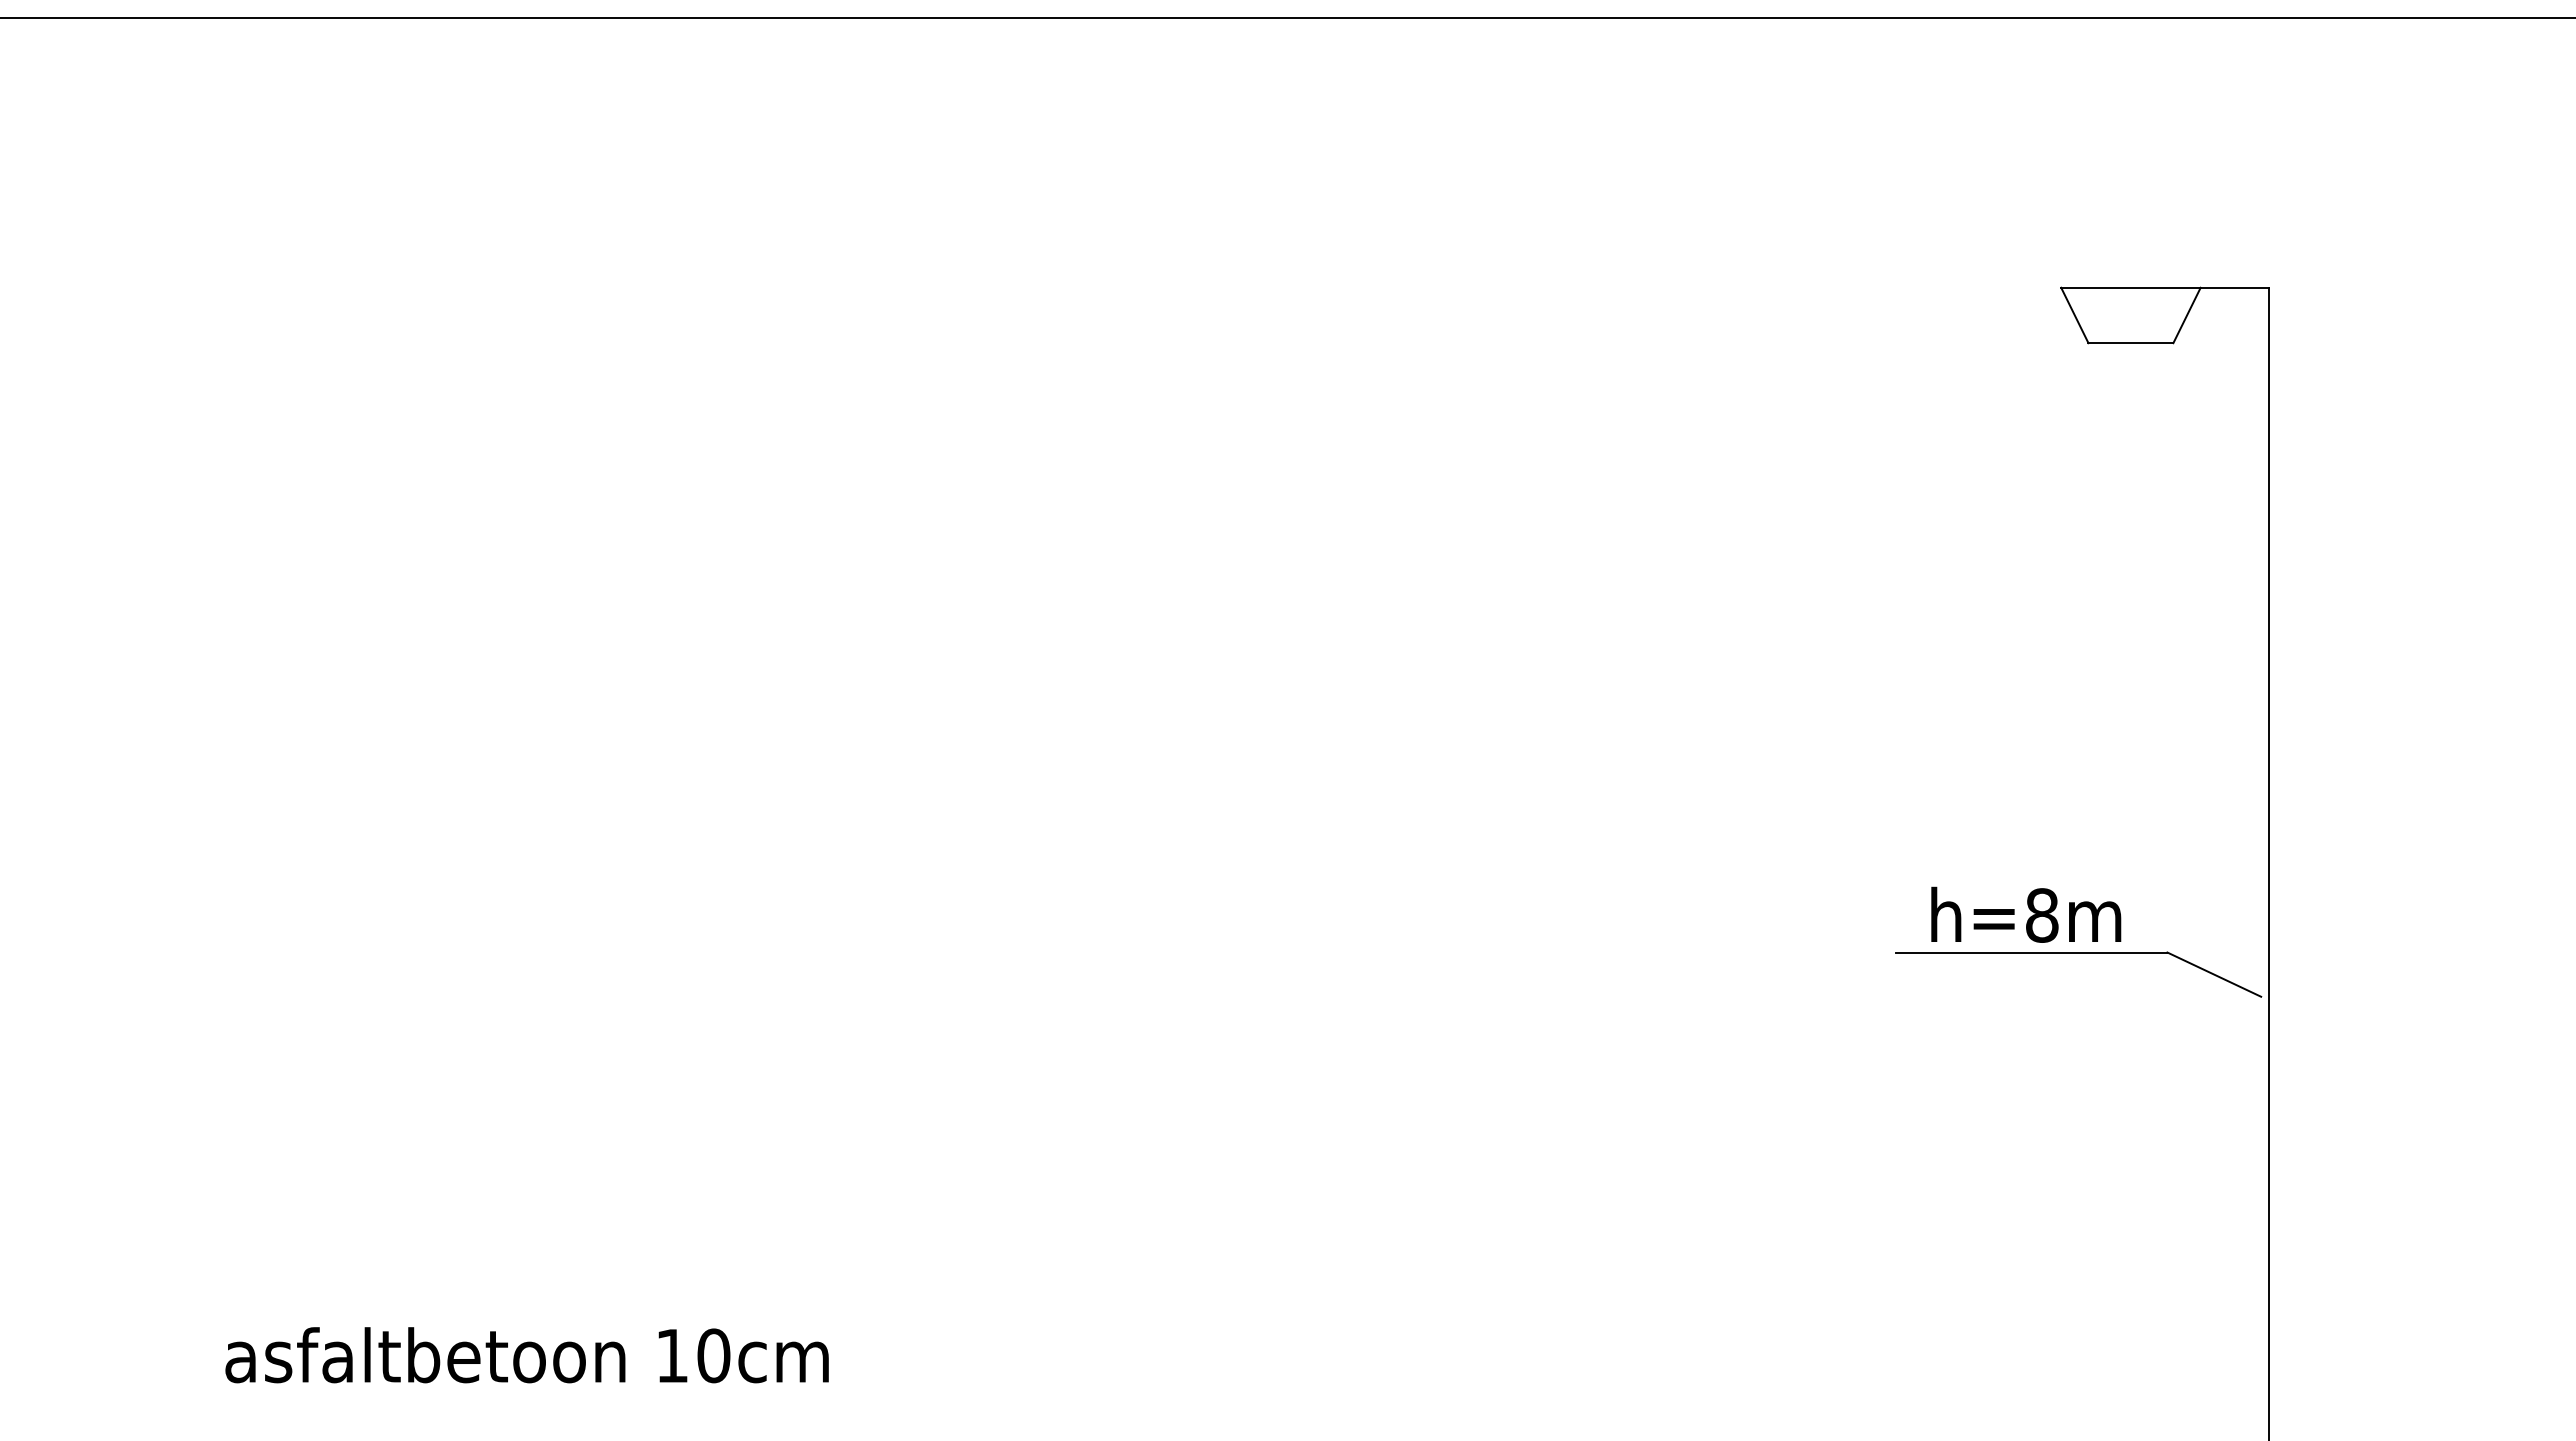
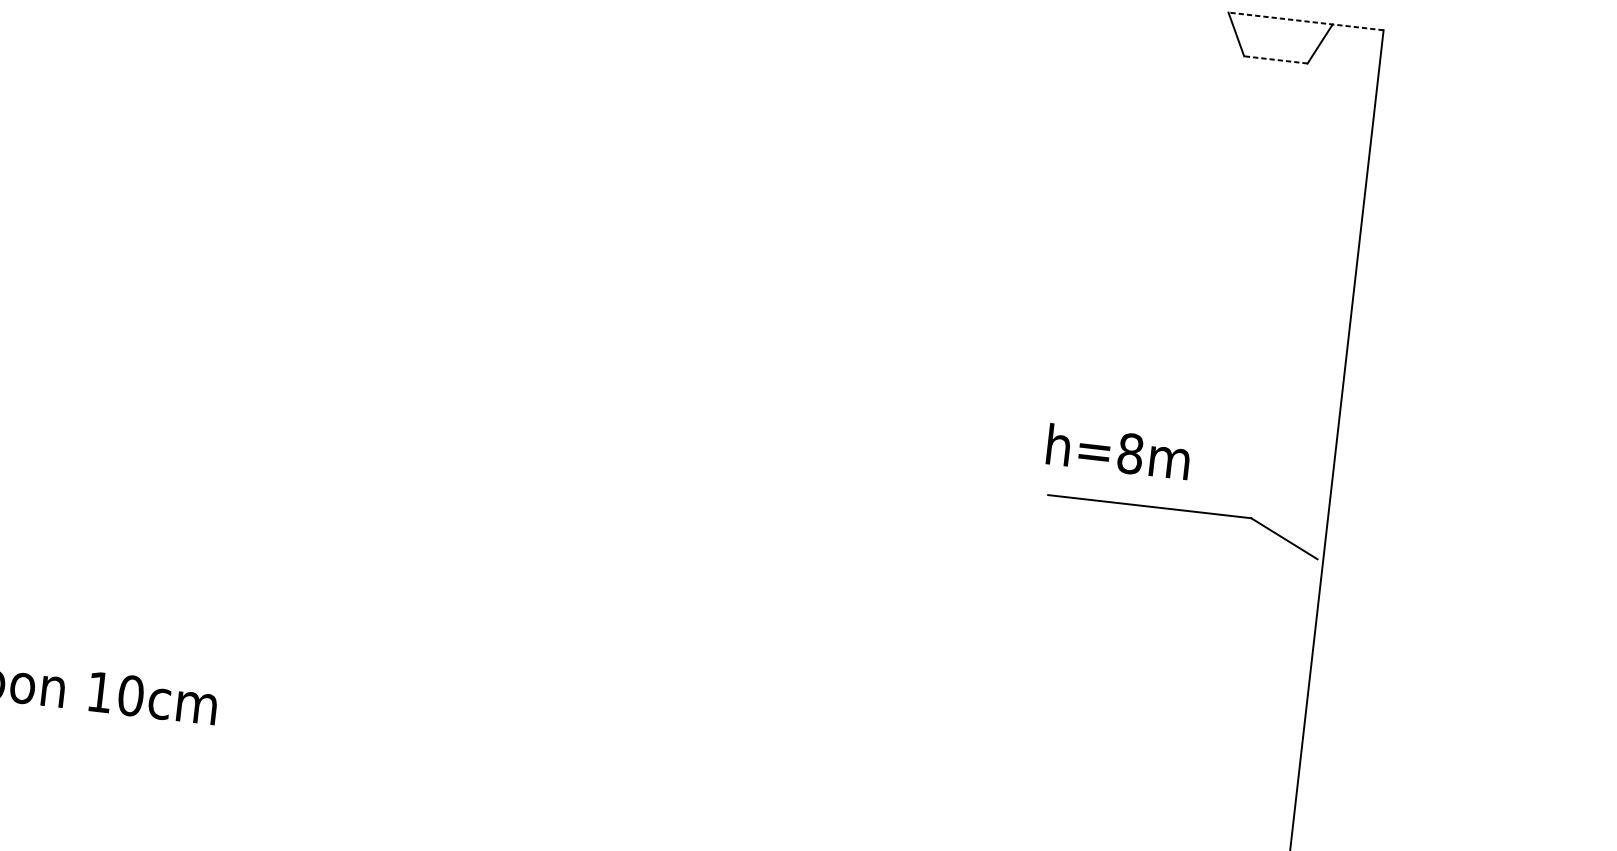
line: (2165, 287) -> (1306, 21), solid -> dashed
line: (2130, 343) -> (1275, 60), solid -> dashed
text: (2026, 914) -> (1118, 451), moved

